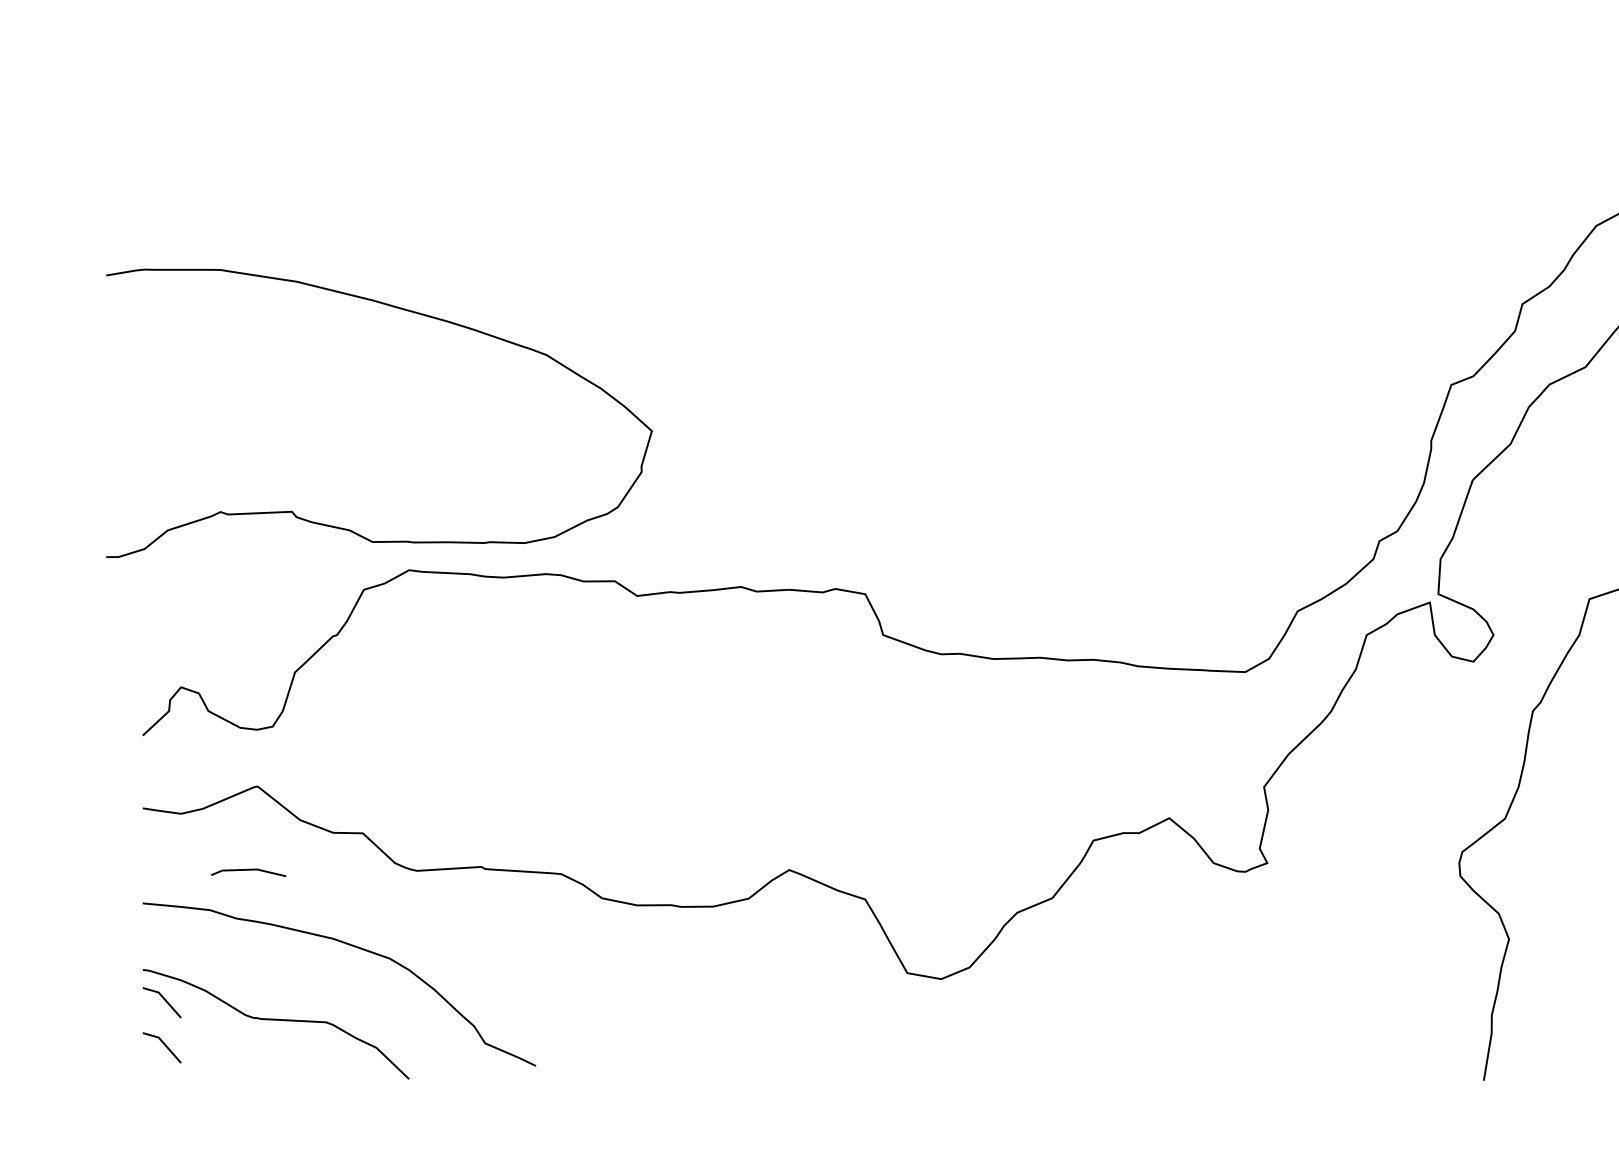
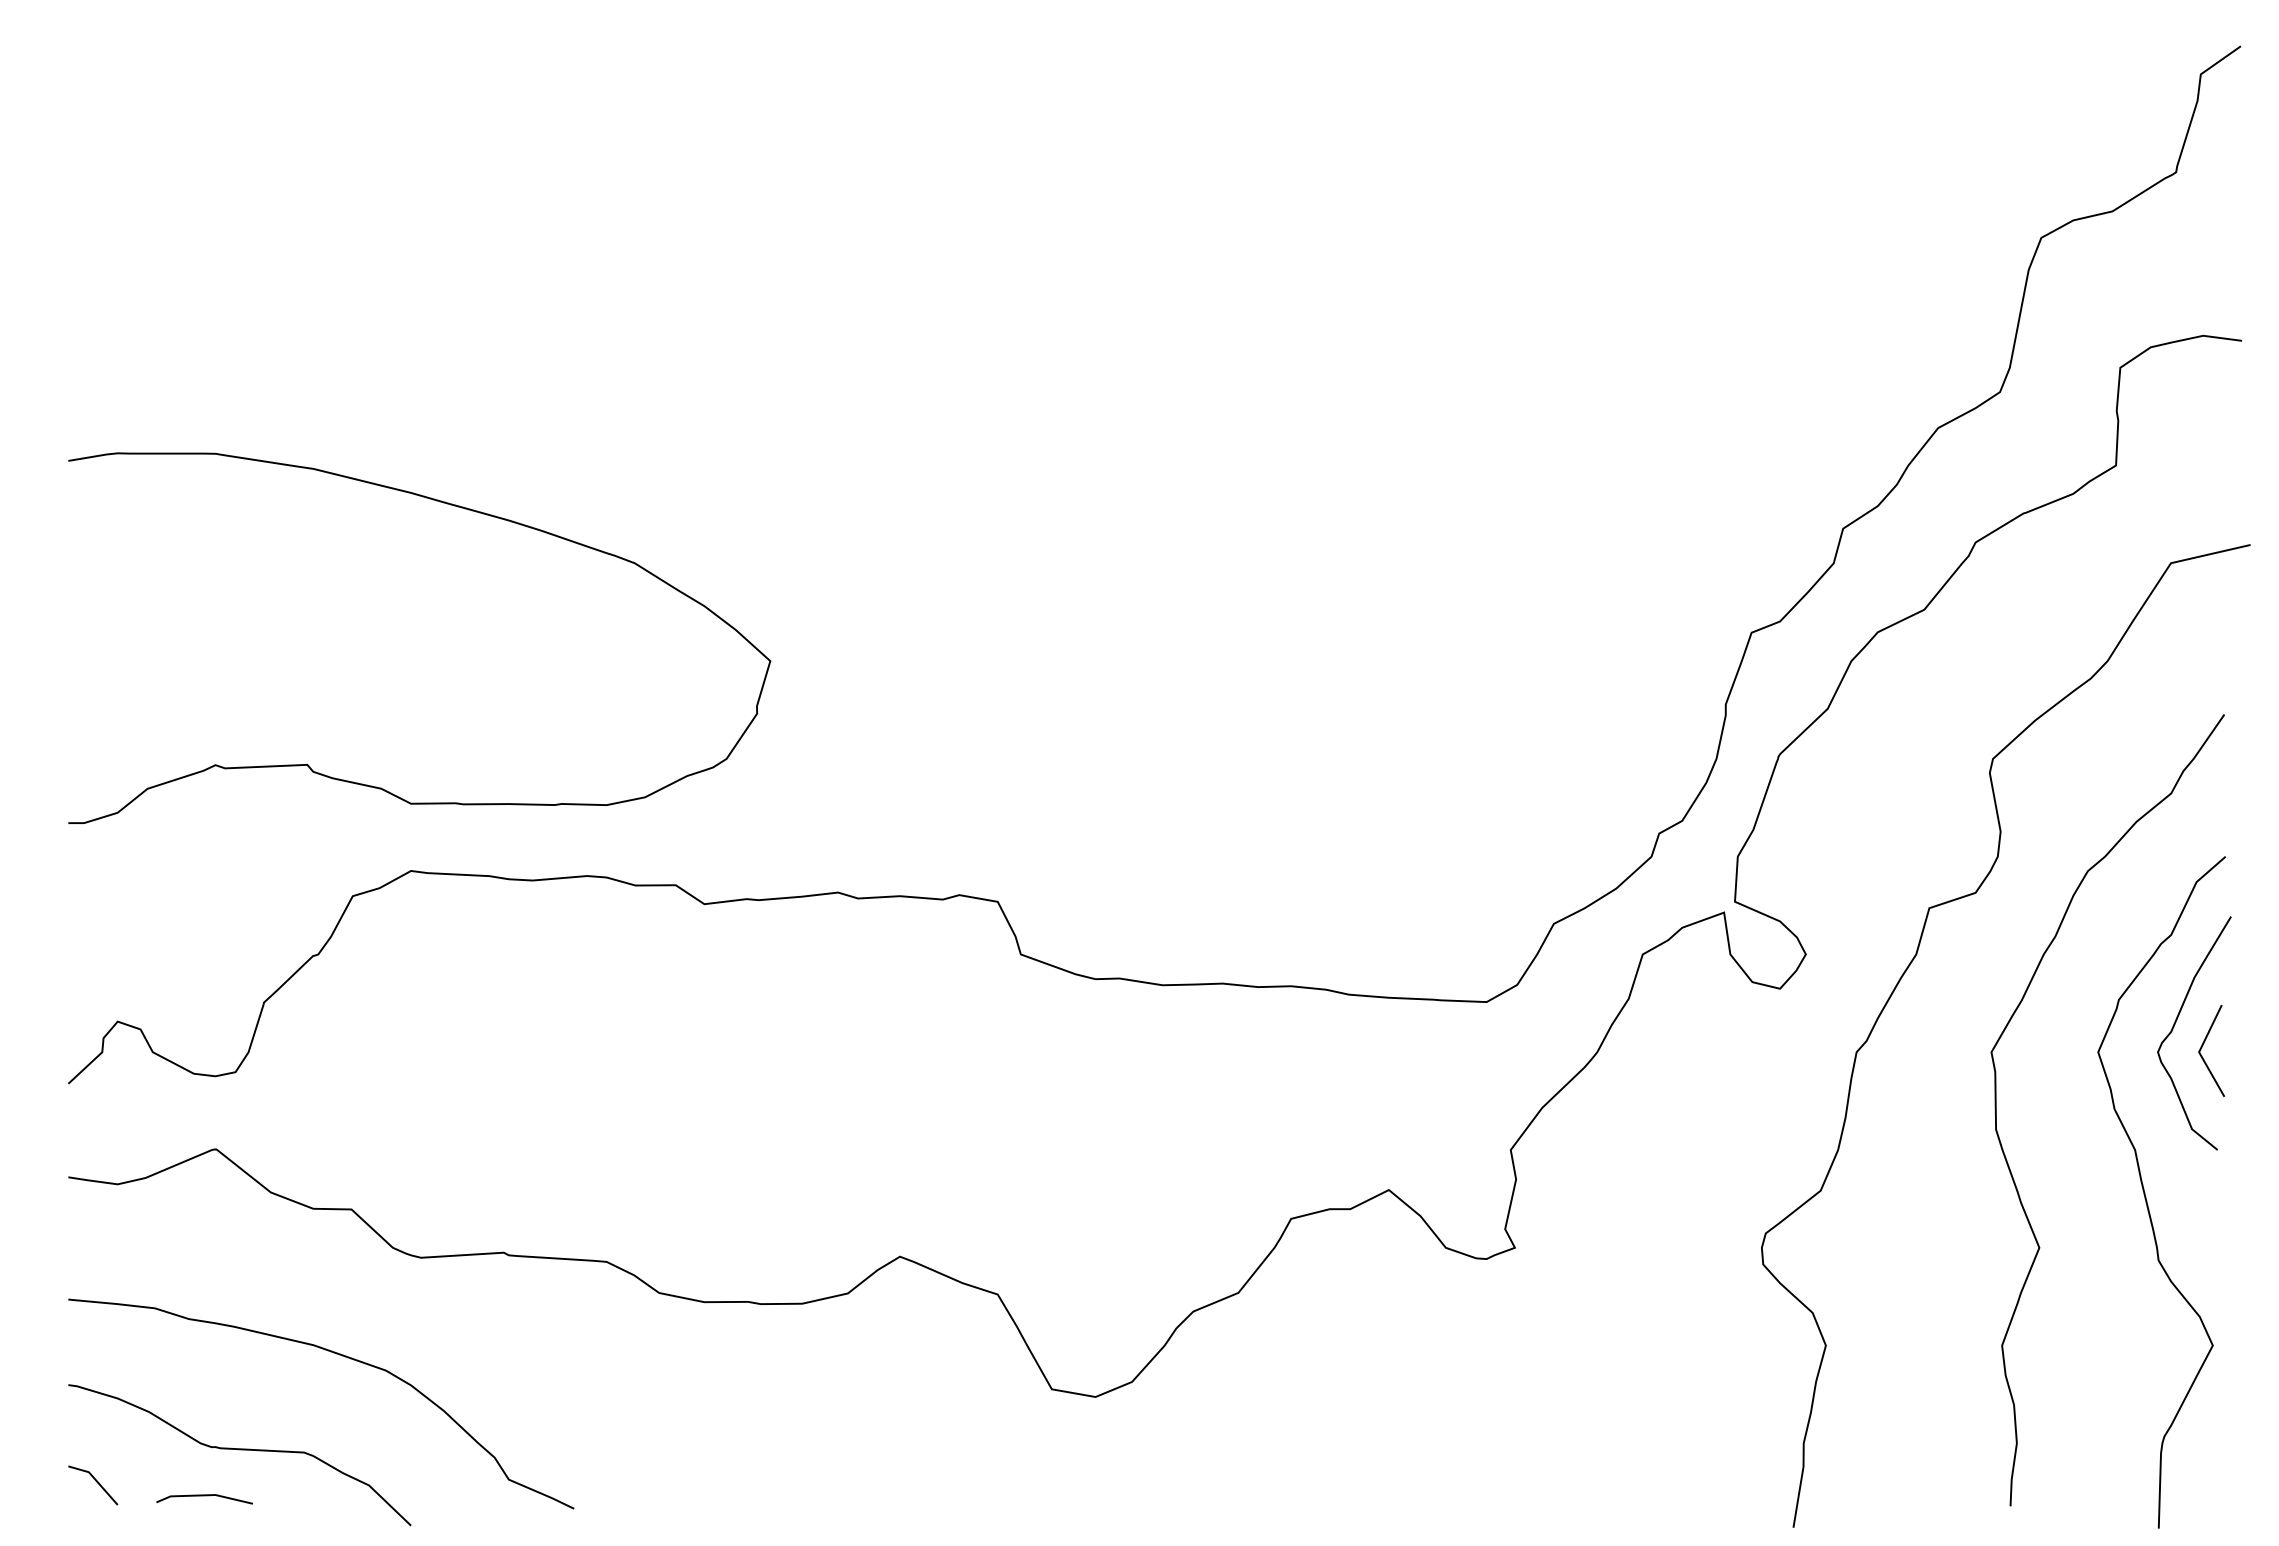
curve: (408, 311) -> (457, 507), moved
line: (248, 870) -> (204, 1496), moved
line: (164, 1000) -> (96, 1424), removed

